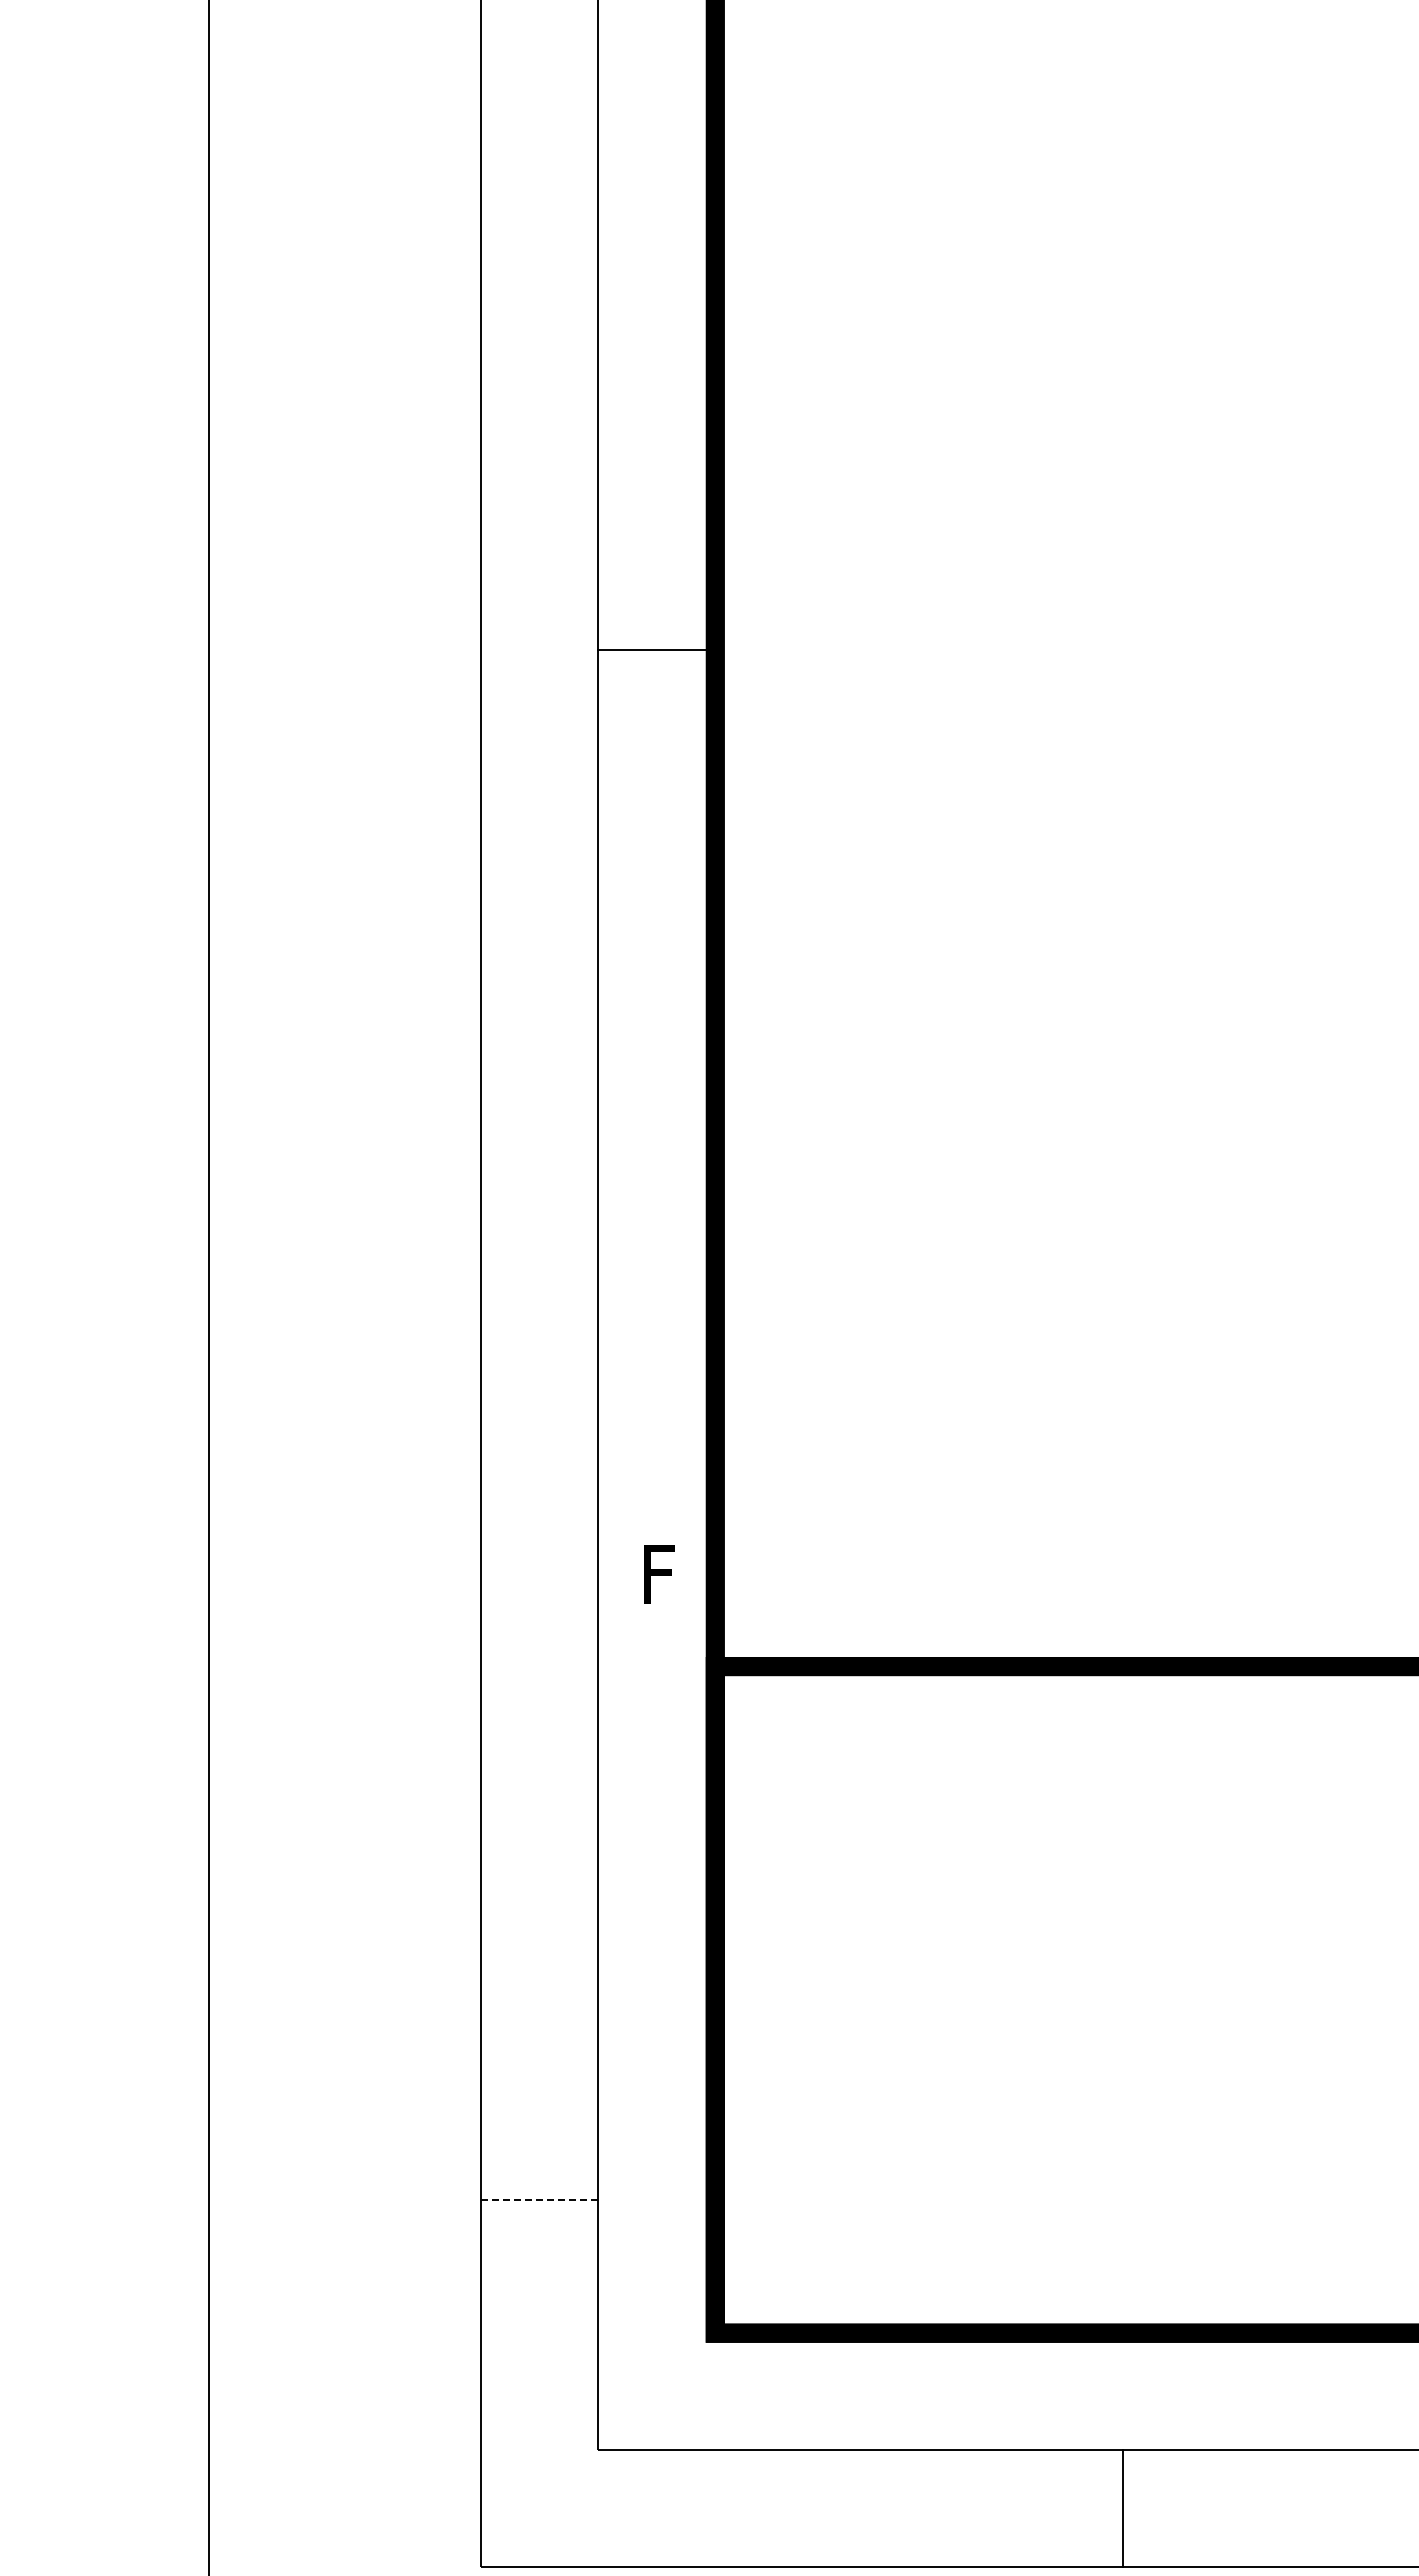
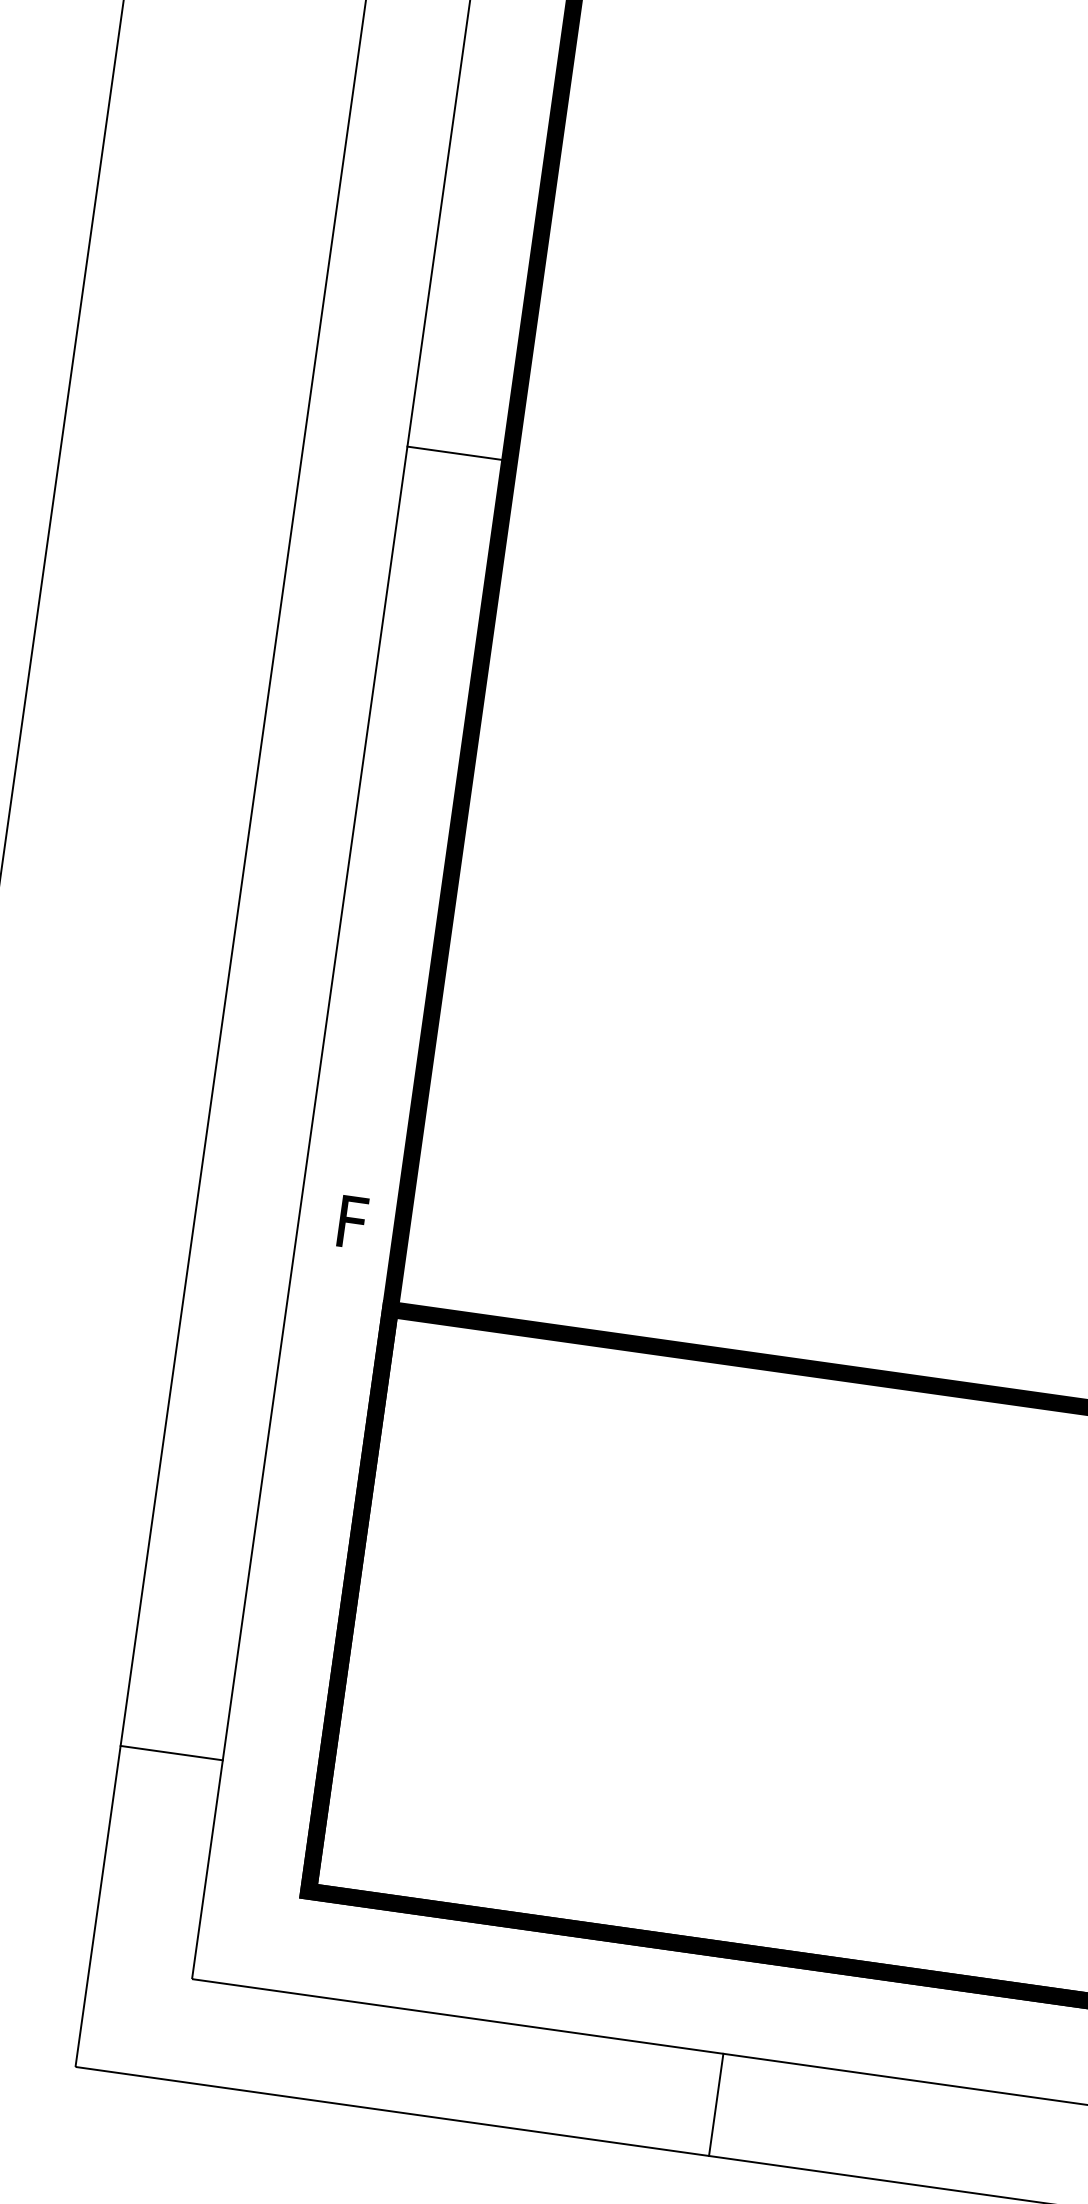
line: (656, 650) -> (458, 453), moved
line: (539, 2199) -> (171, 1753), dashed -> solid
line: (1123, 2508) -> (716, 2104), moved

